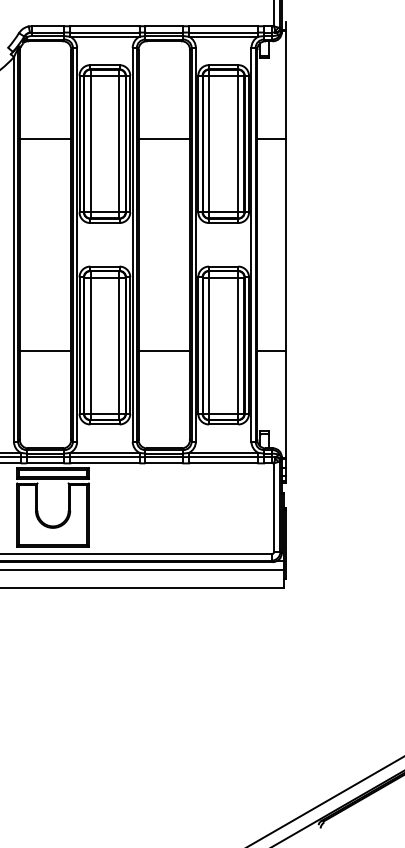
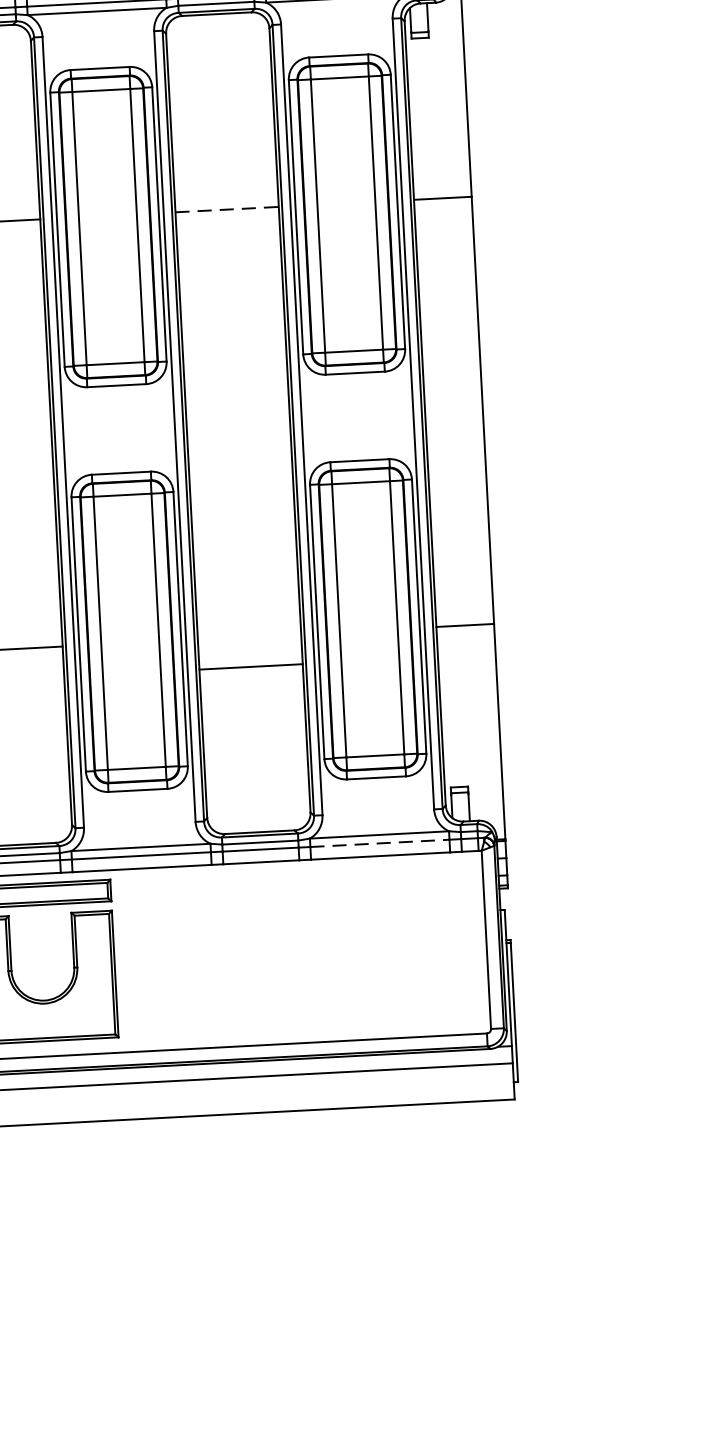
line: (164, 138) -> (227, 209), solid -> dashed
line: (164, 351) -> (251, 667), moved
line: (223, 457) -> (379, 844), solid -> dashed

